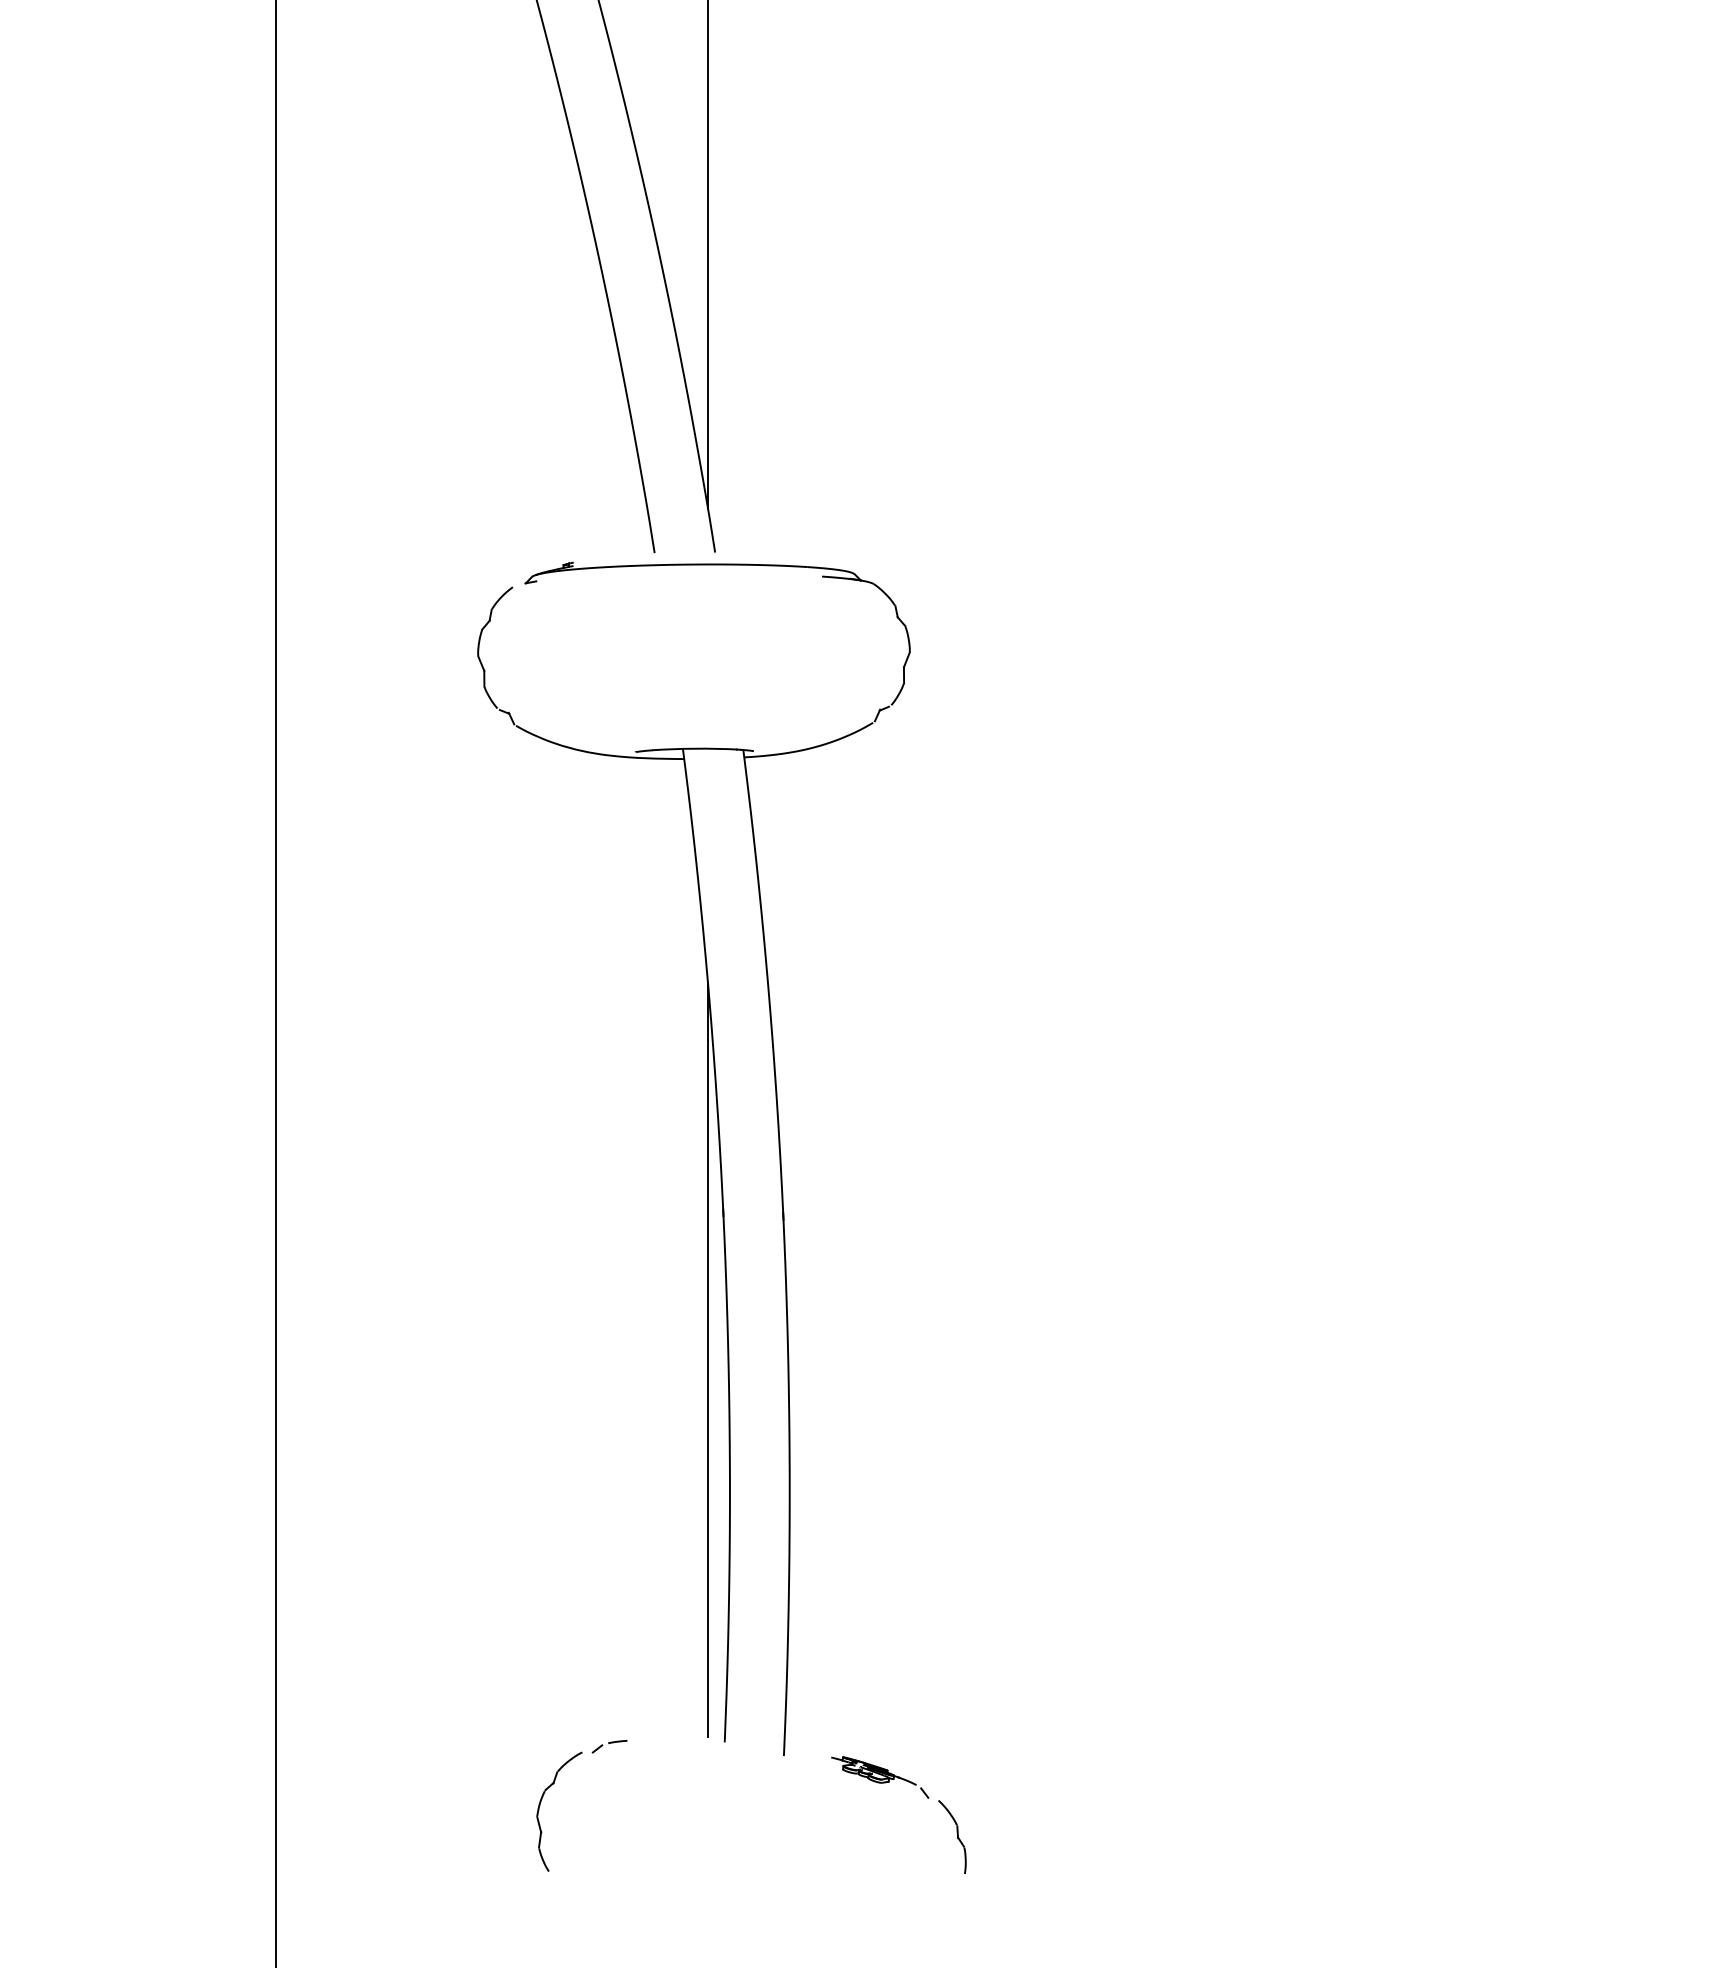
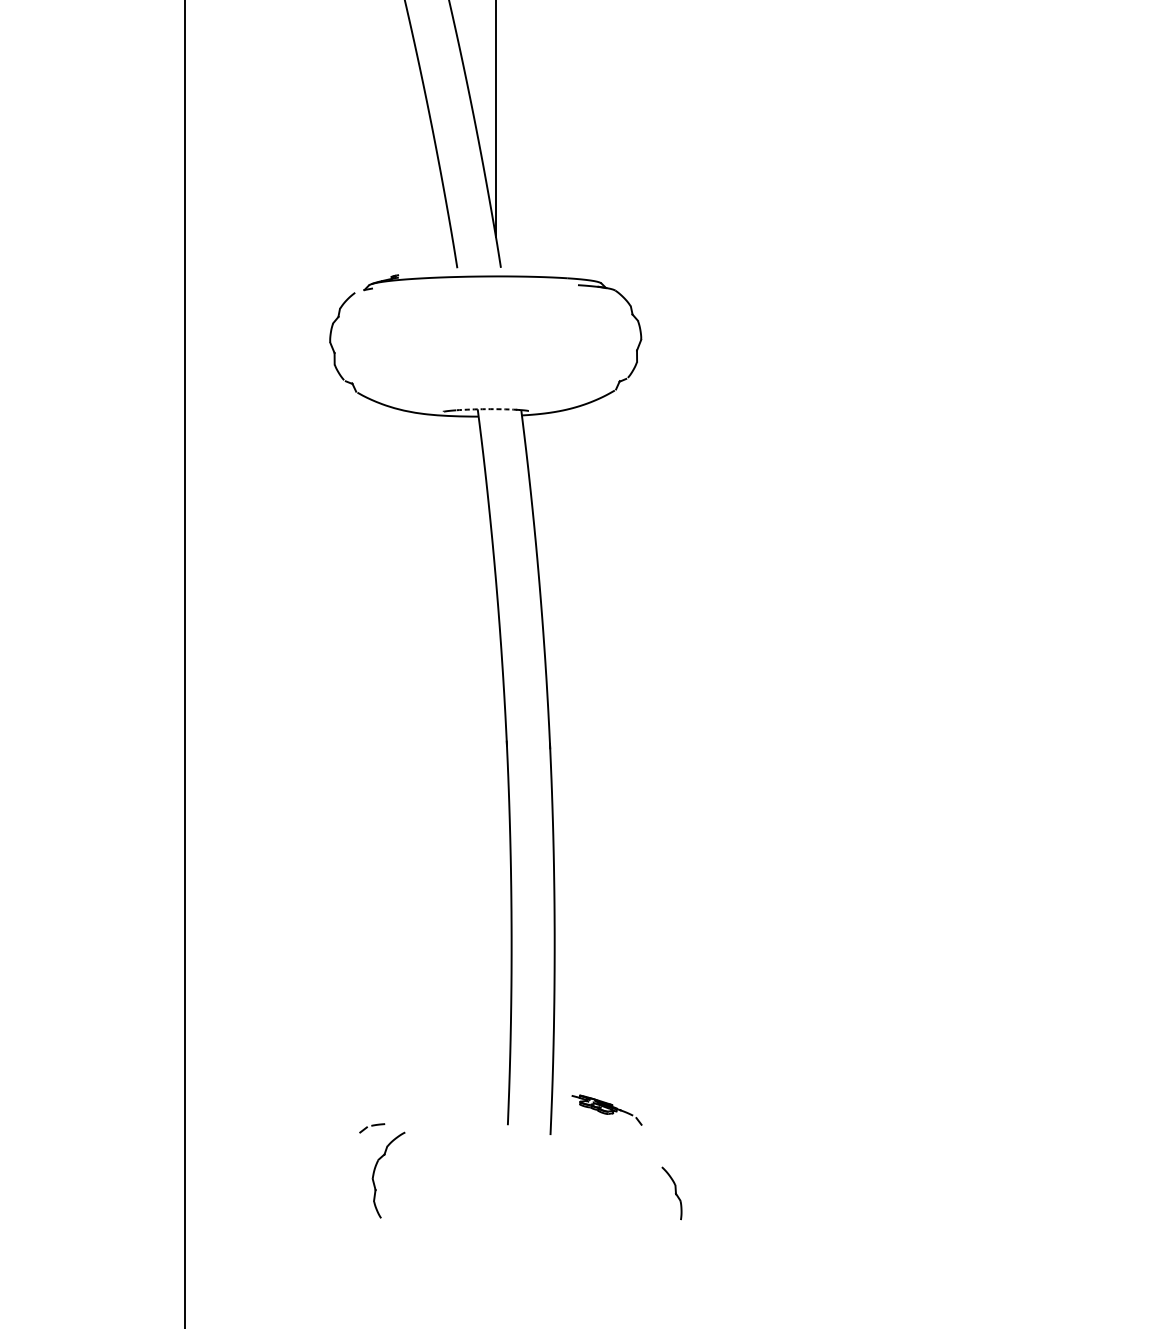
arc: (694, 748) -> (486, 409), solid -> dashed
line: (707, 1359) -> (495, 849), removed
part: (609, 1746) -> (372, 1128), moved
part: (880, 1777) -> (607, 1110), moved

